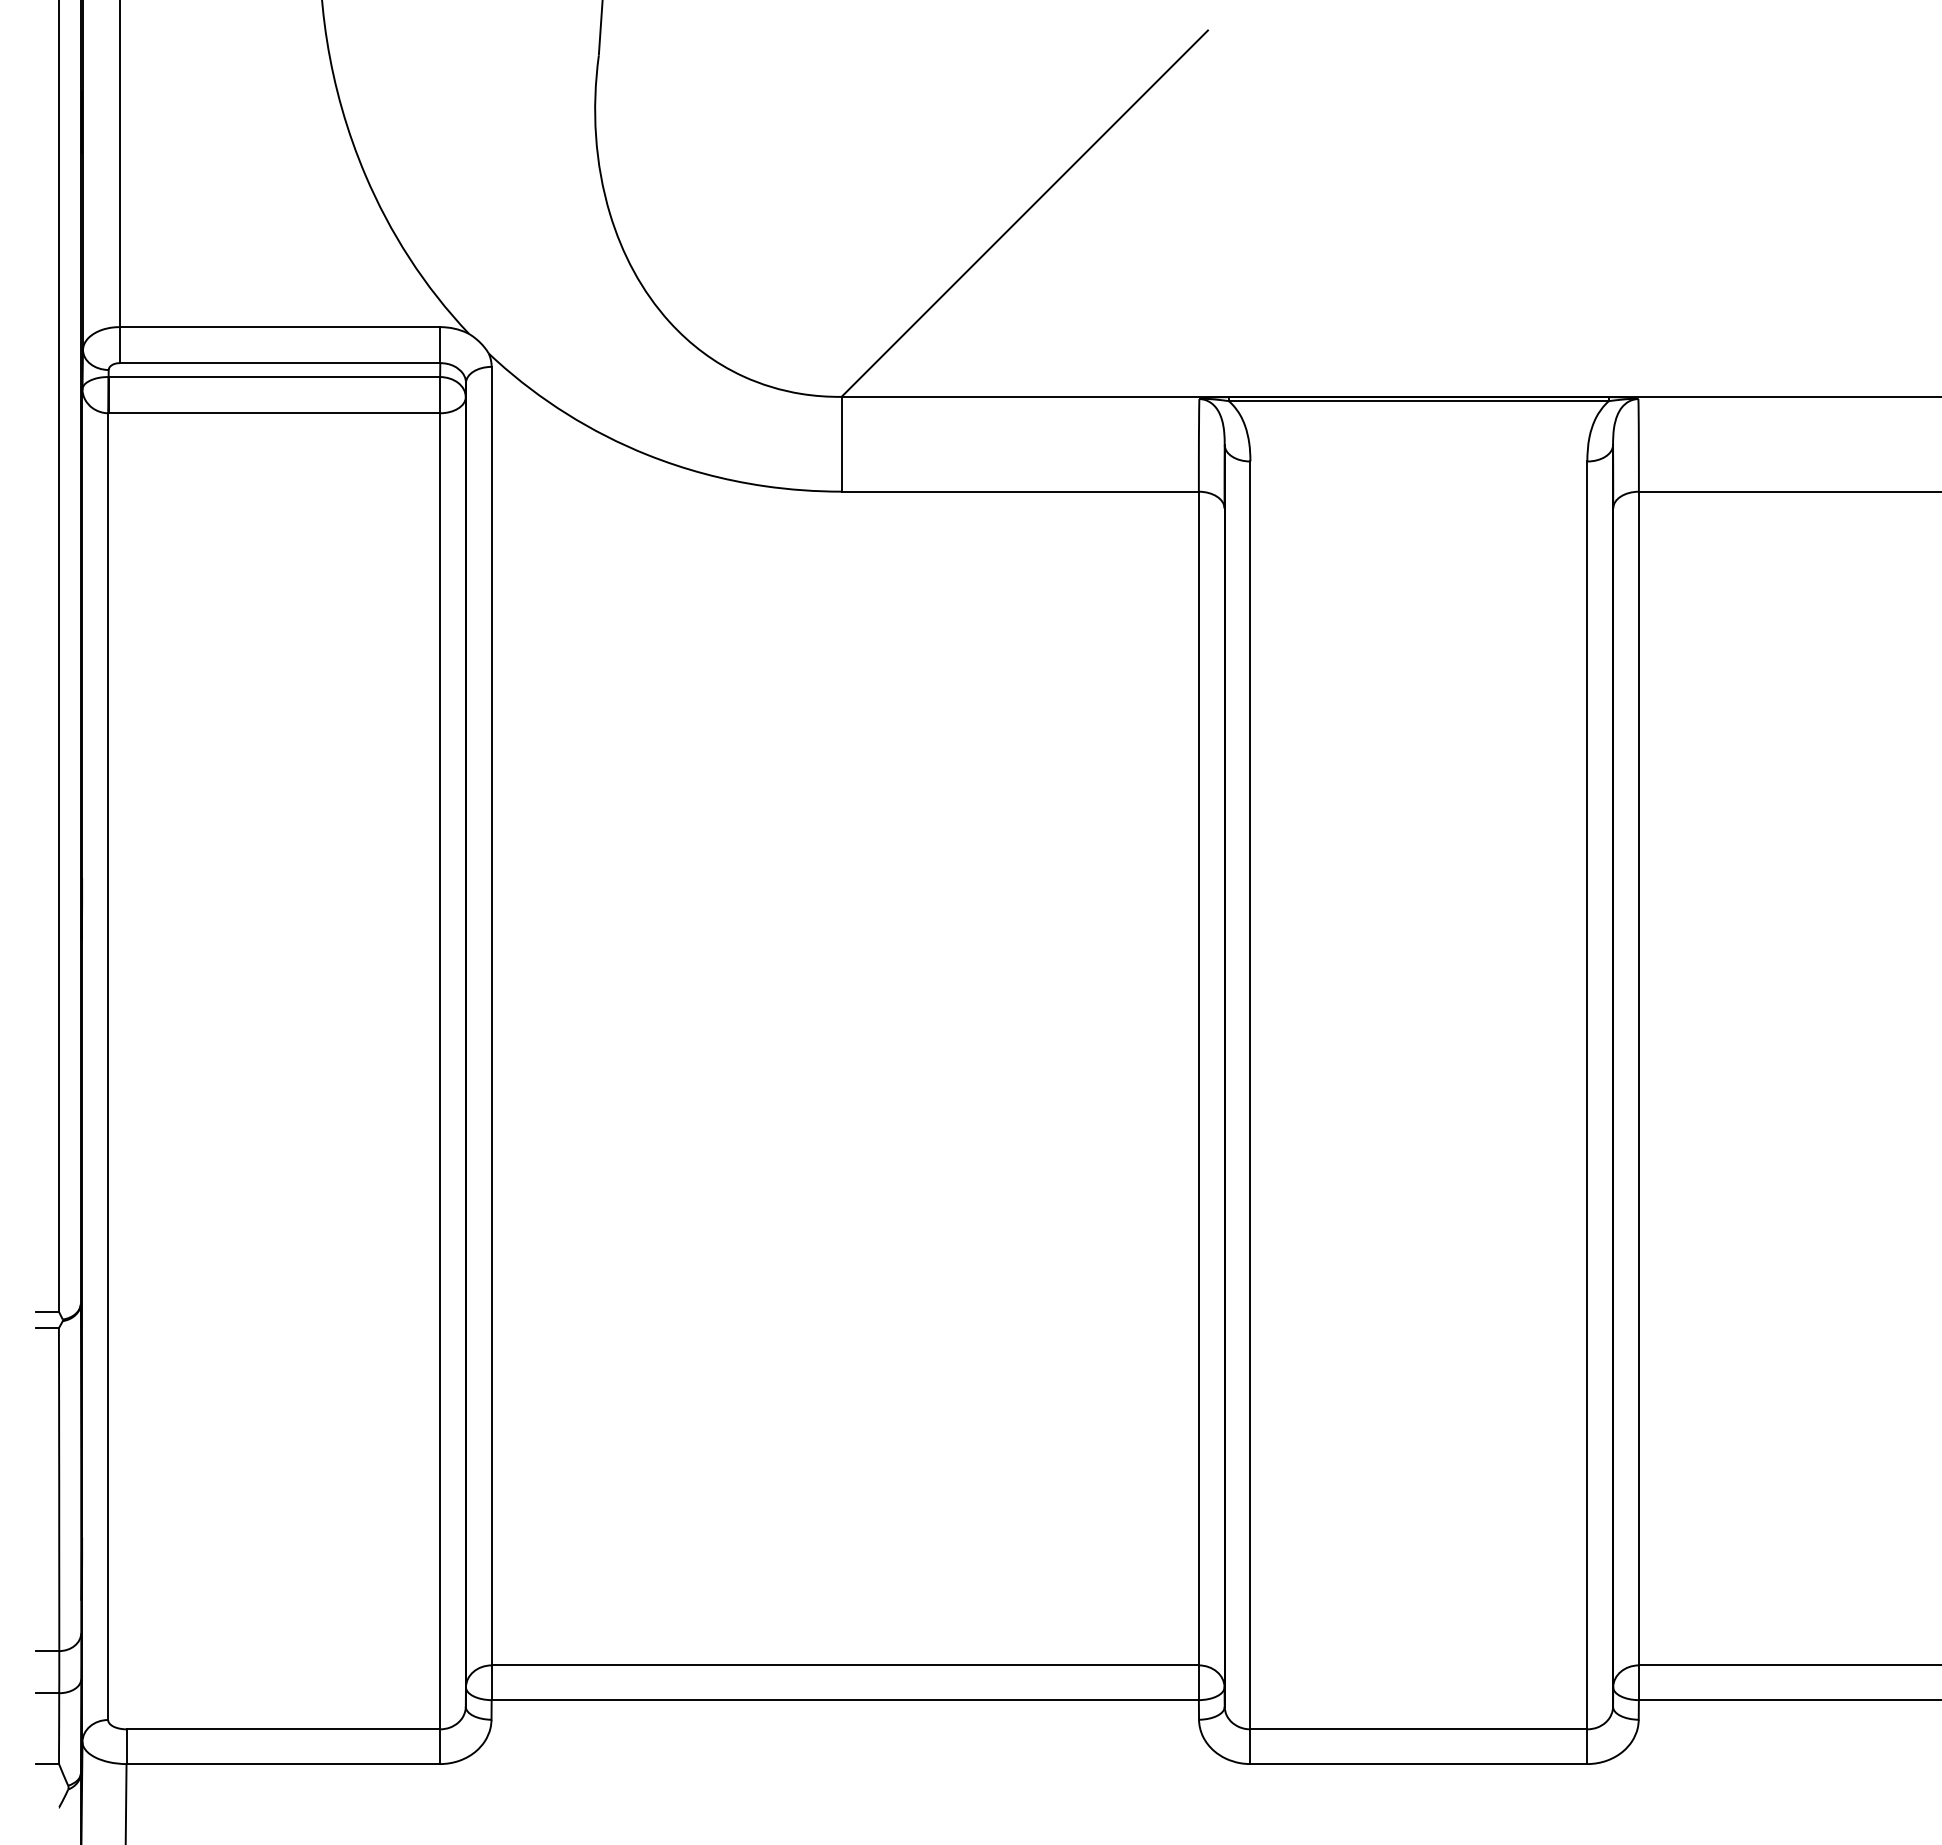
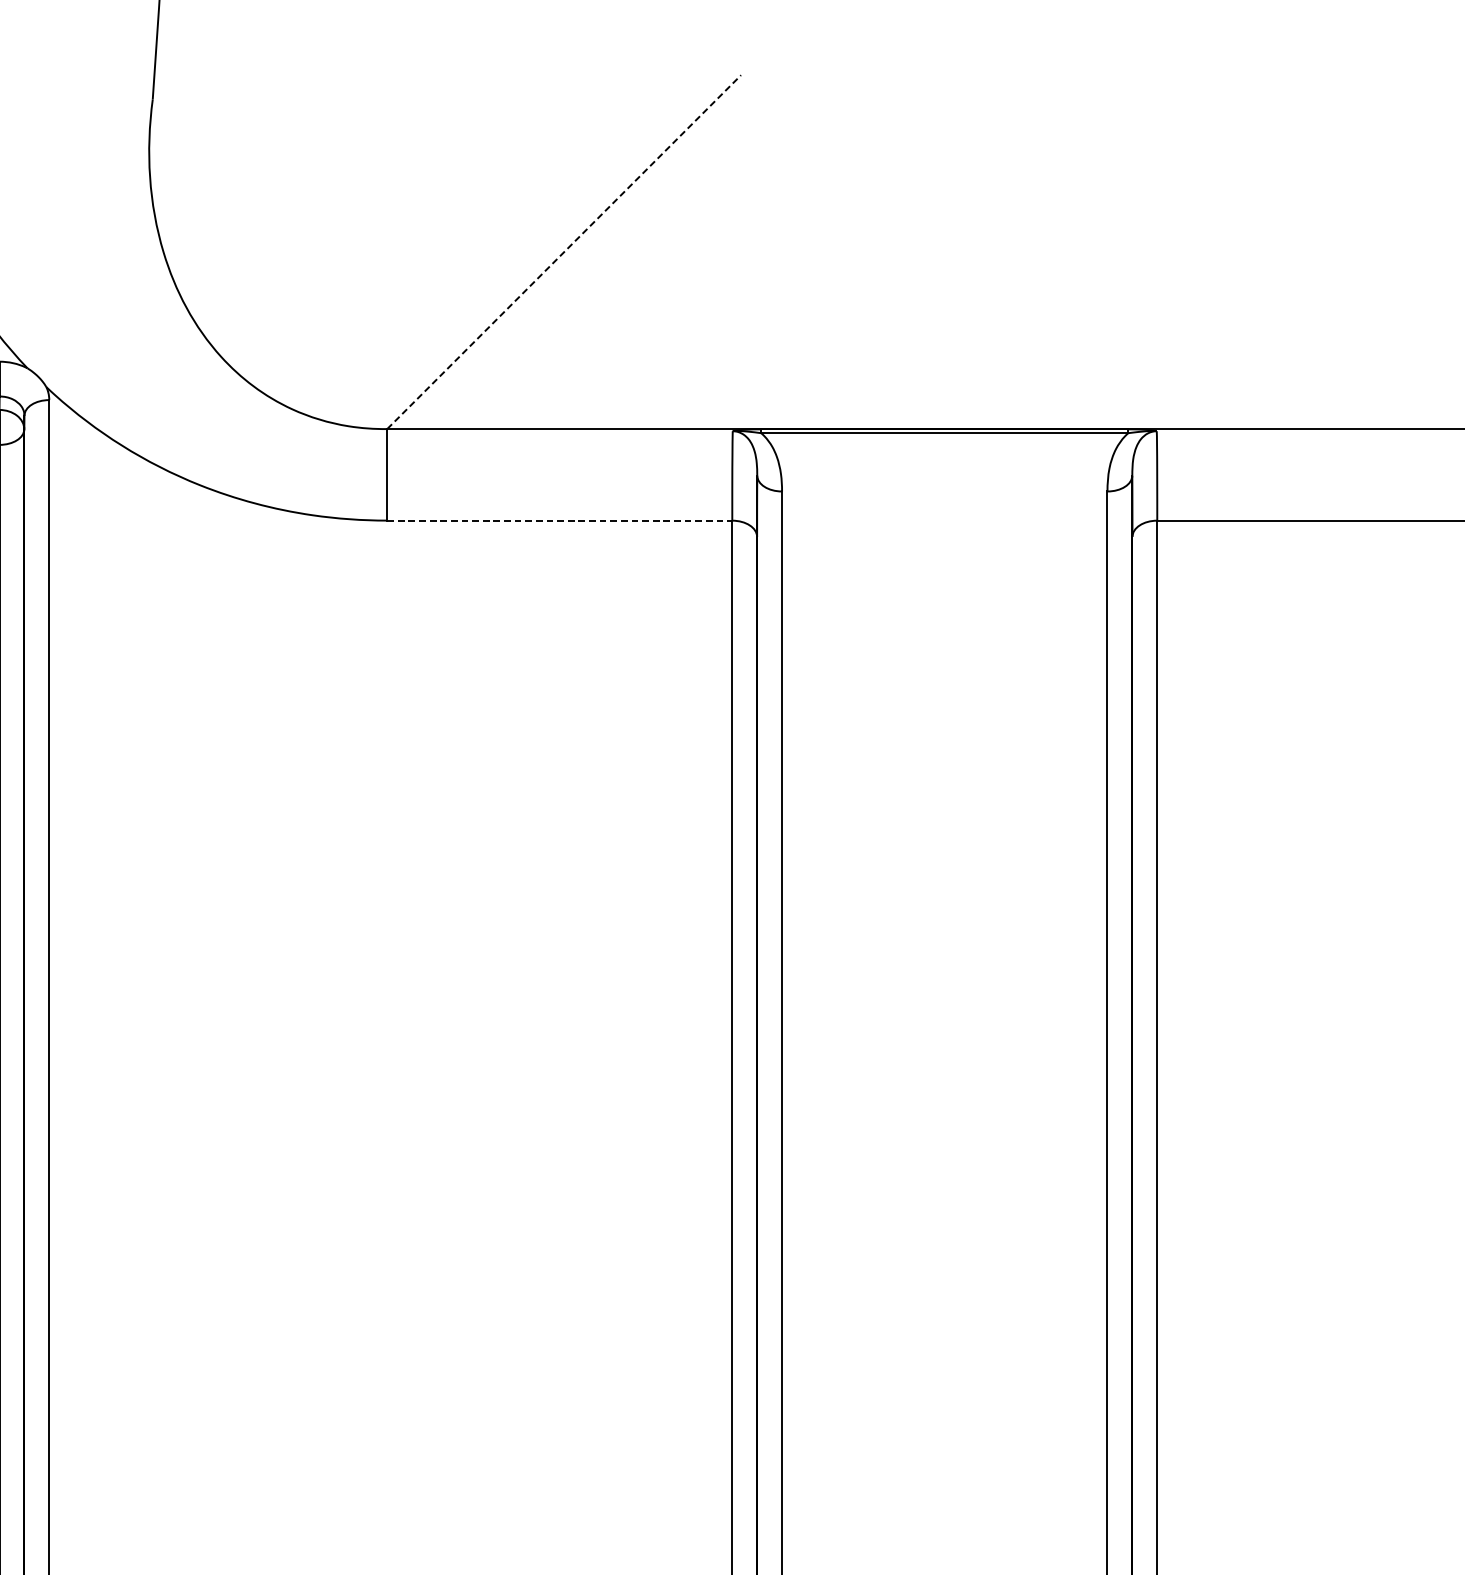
line: (1025, 213) -> (564, 251), solid -> dashed
line: (1020, 491) -> (560, 520), solid -> dashed

